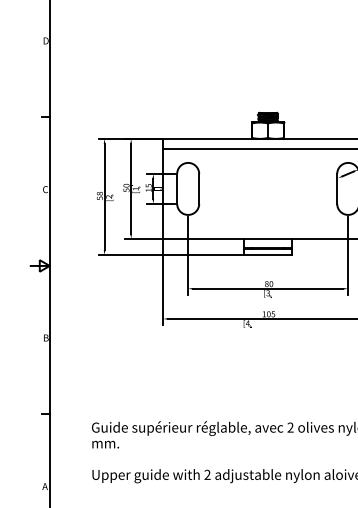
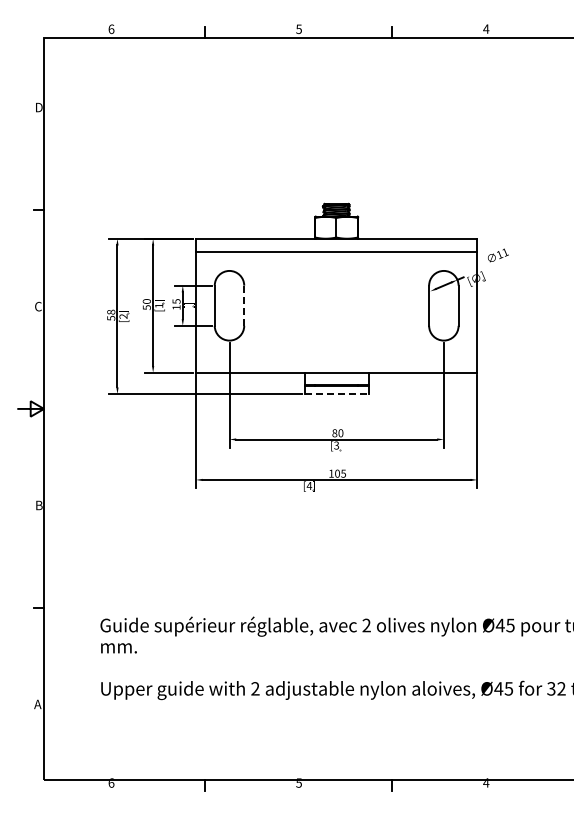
line: (199, 189) -> (244, 306), solid -> dashed
line: (268, 255) -> (337, 394), solid -> dashed

